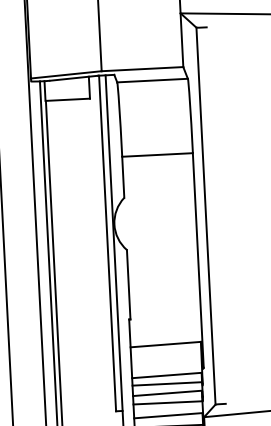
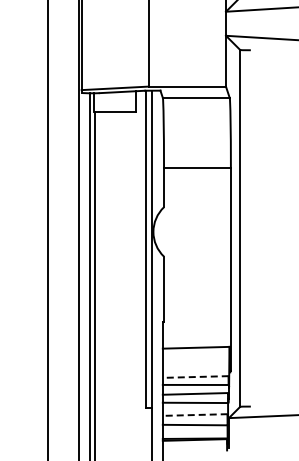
line: (166, 376) -> (195, 377), solid -> dashed
line: (167, 416) -> (194, 415), solid -> dashed

